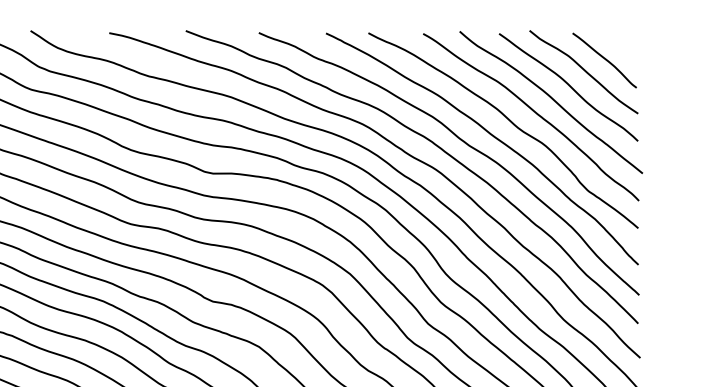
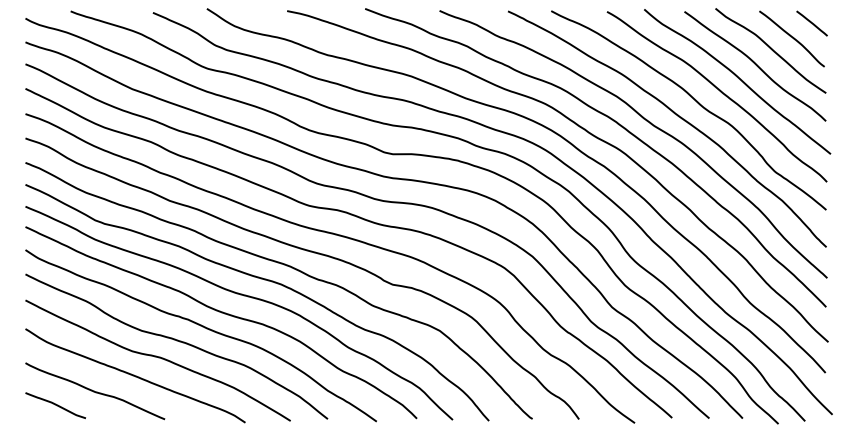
line: (623, 45) -> (811, 23), added

